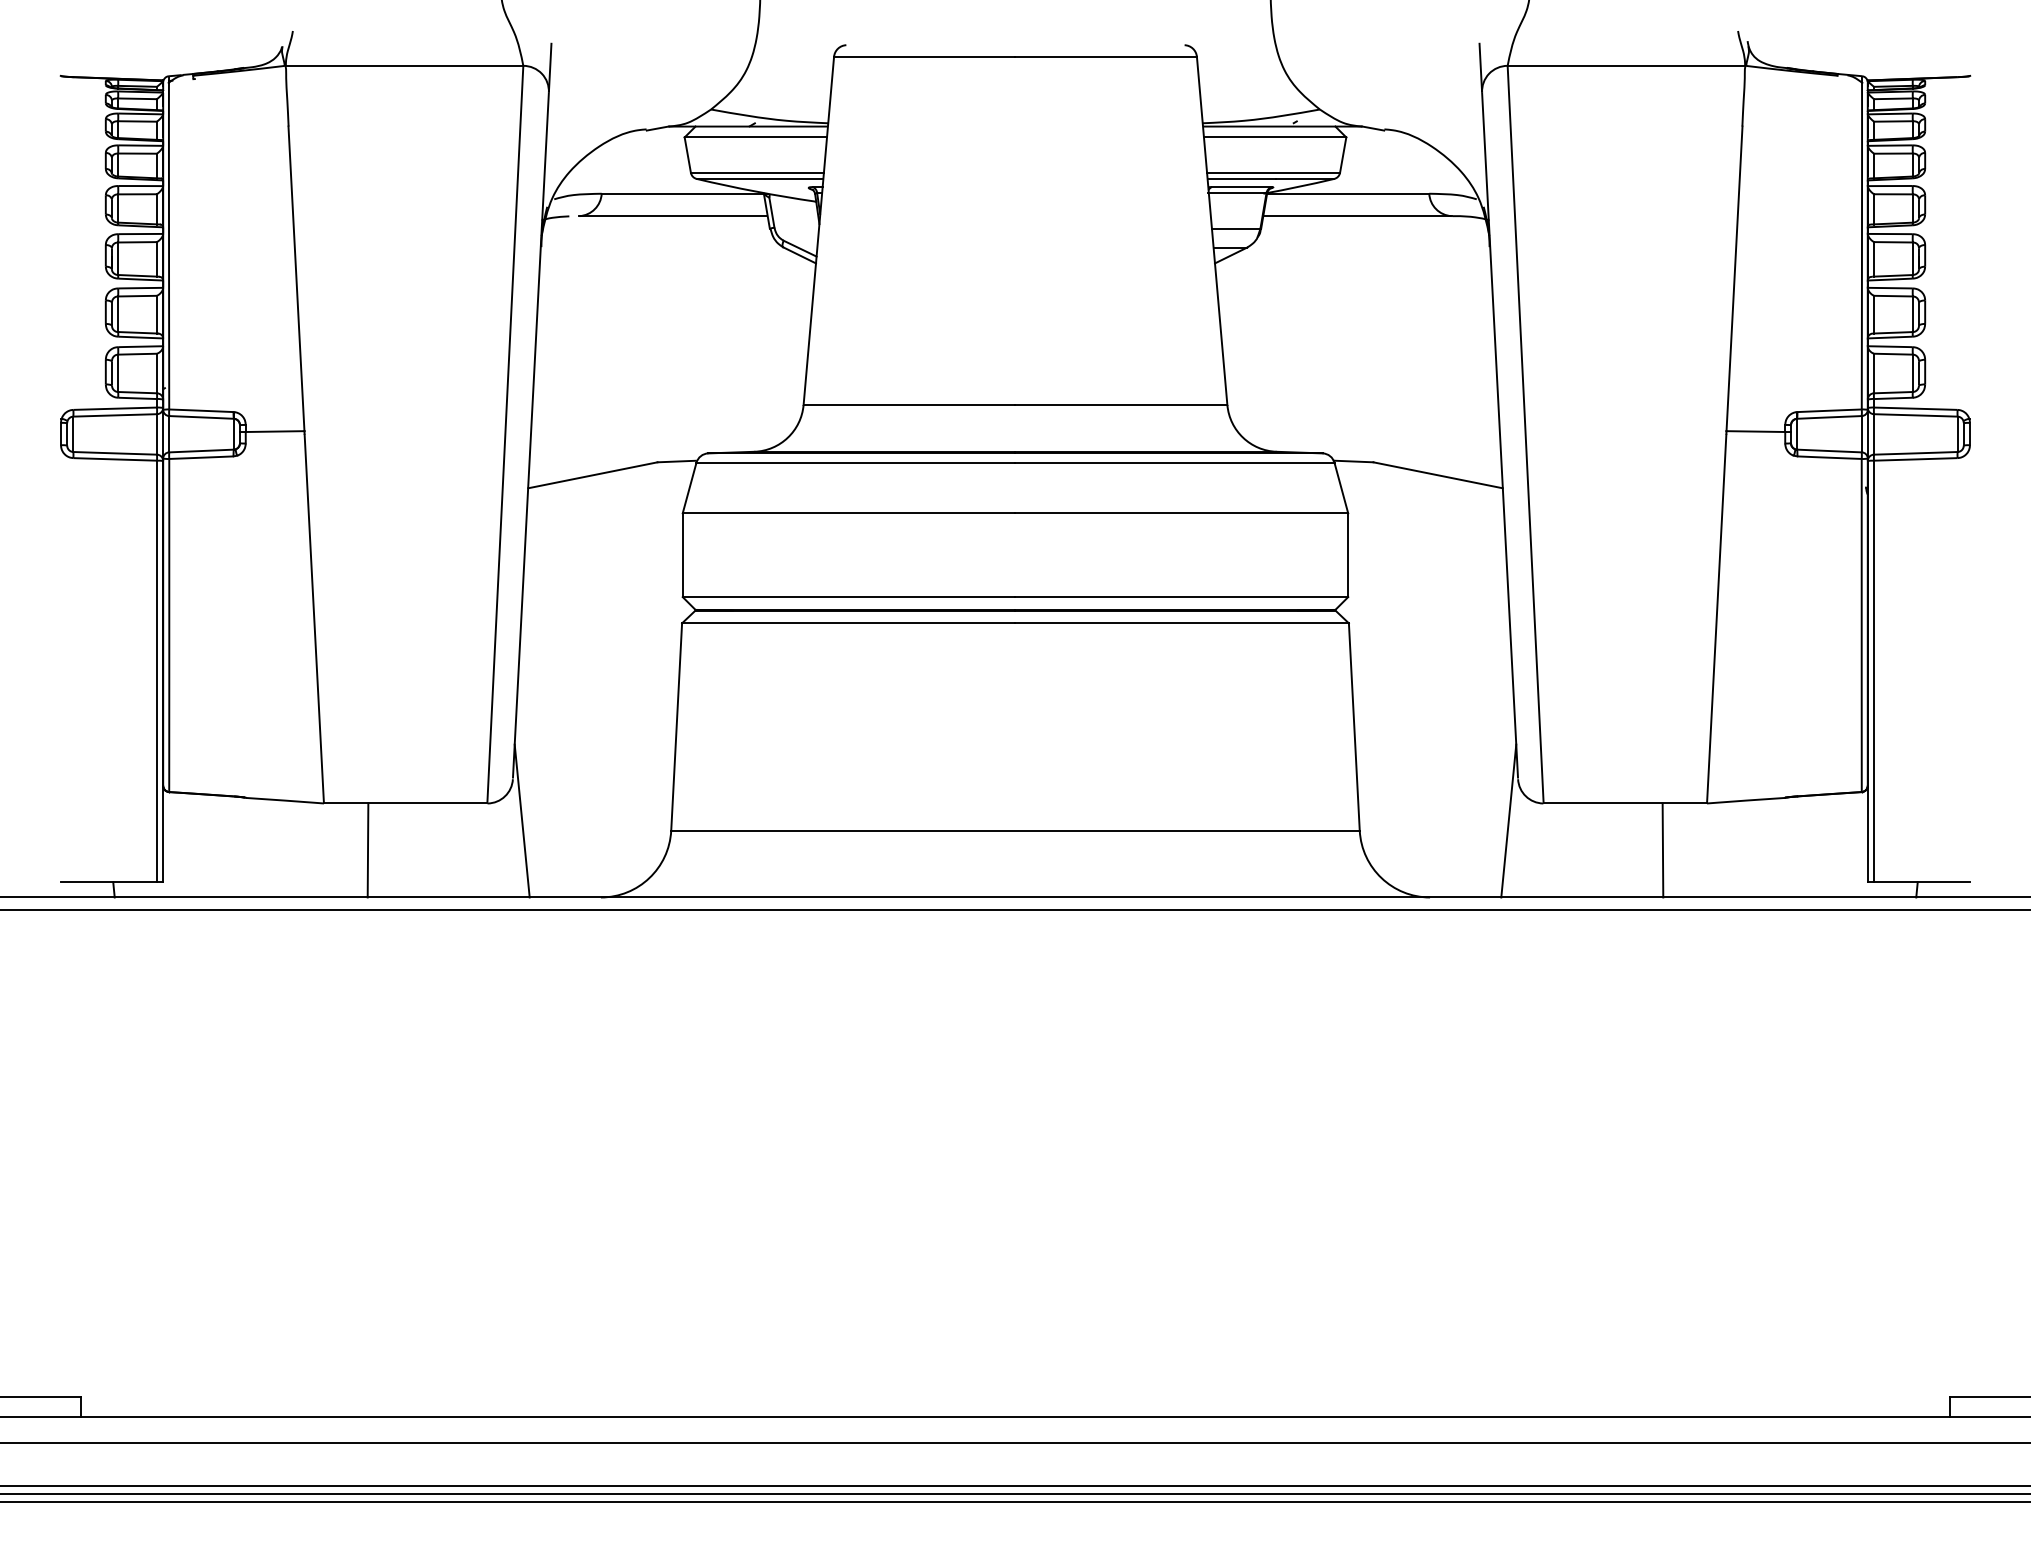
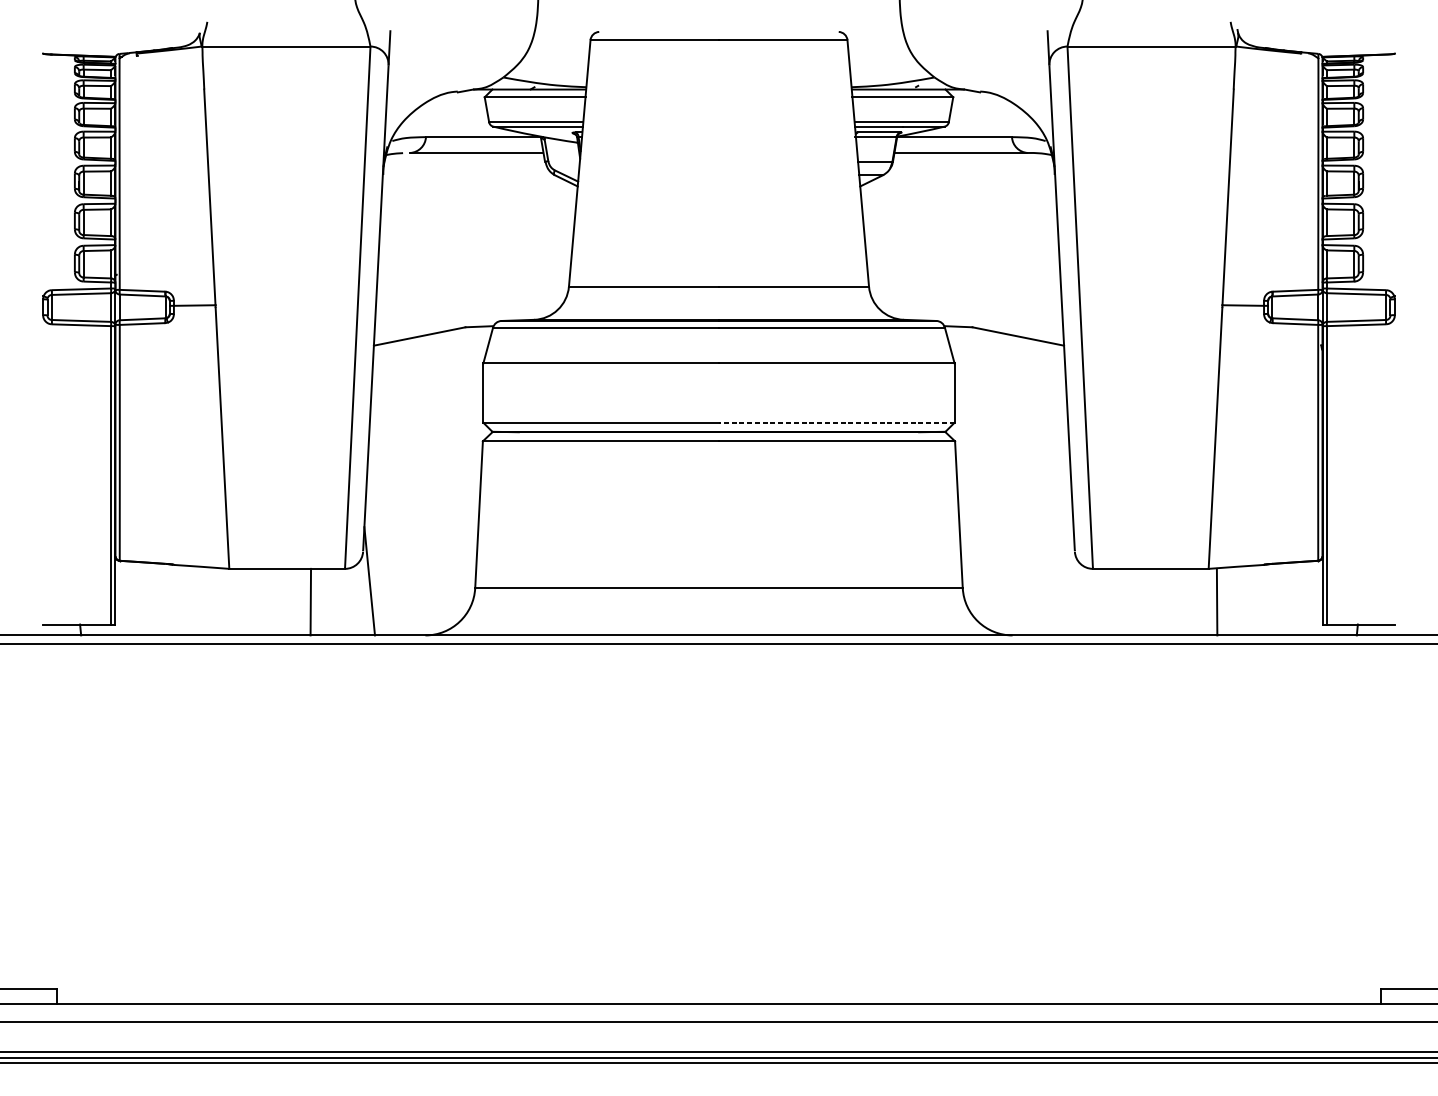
line: (1181, 597) -> (836, 423), solid -> dashed
line: (1508, 820) -> (1068, 580), removed
line: (367, 850) -> (310, 602), moved
line: (1662, 850) -> (1216, 602), moved

